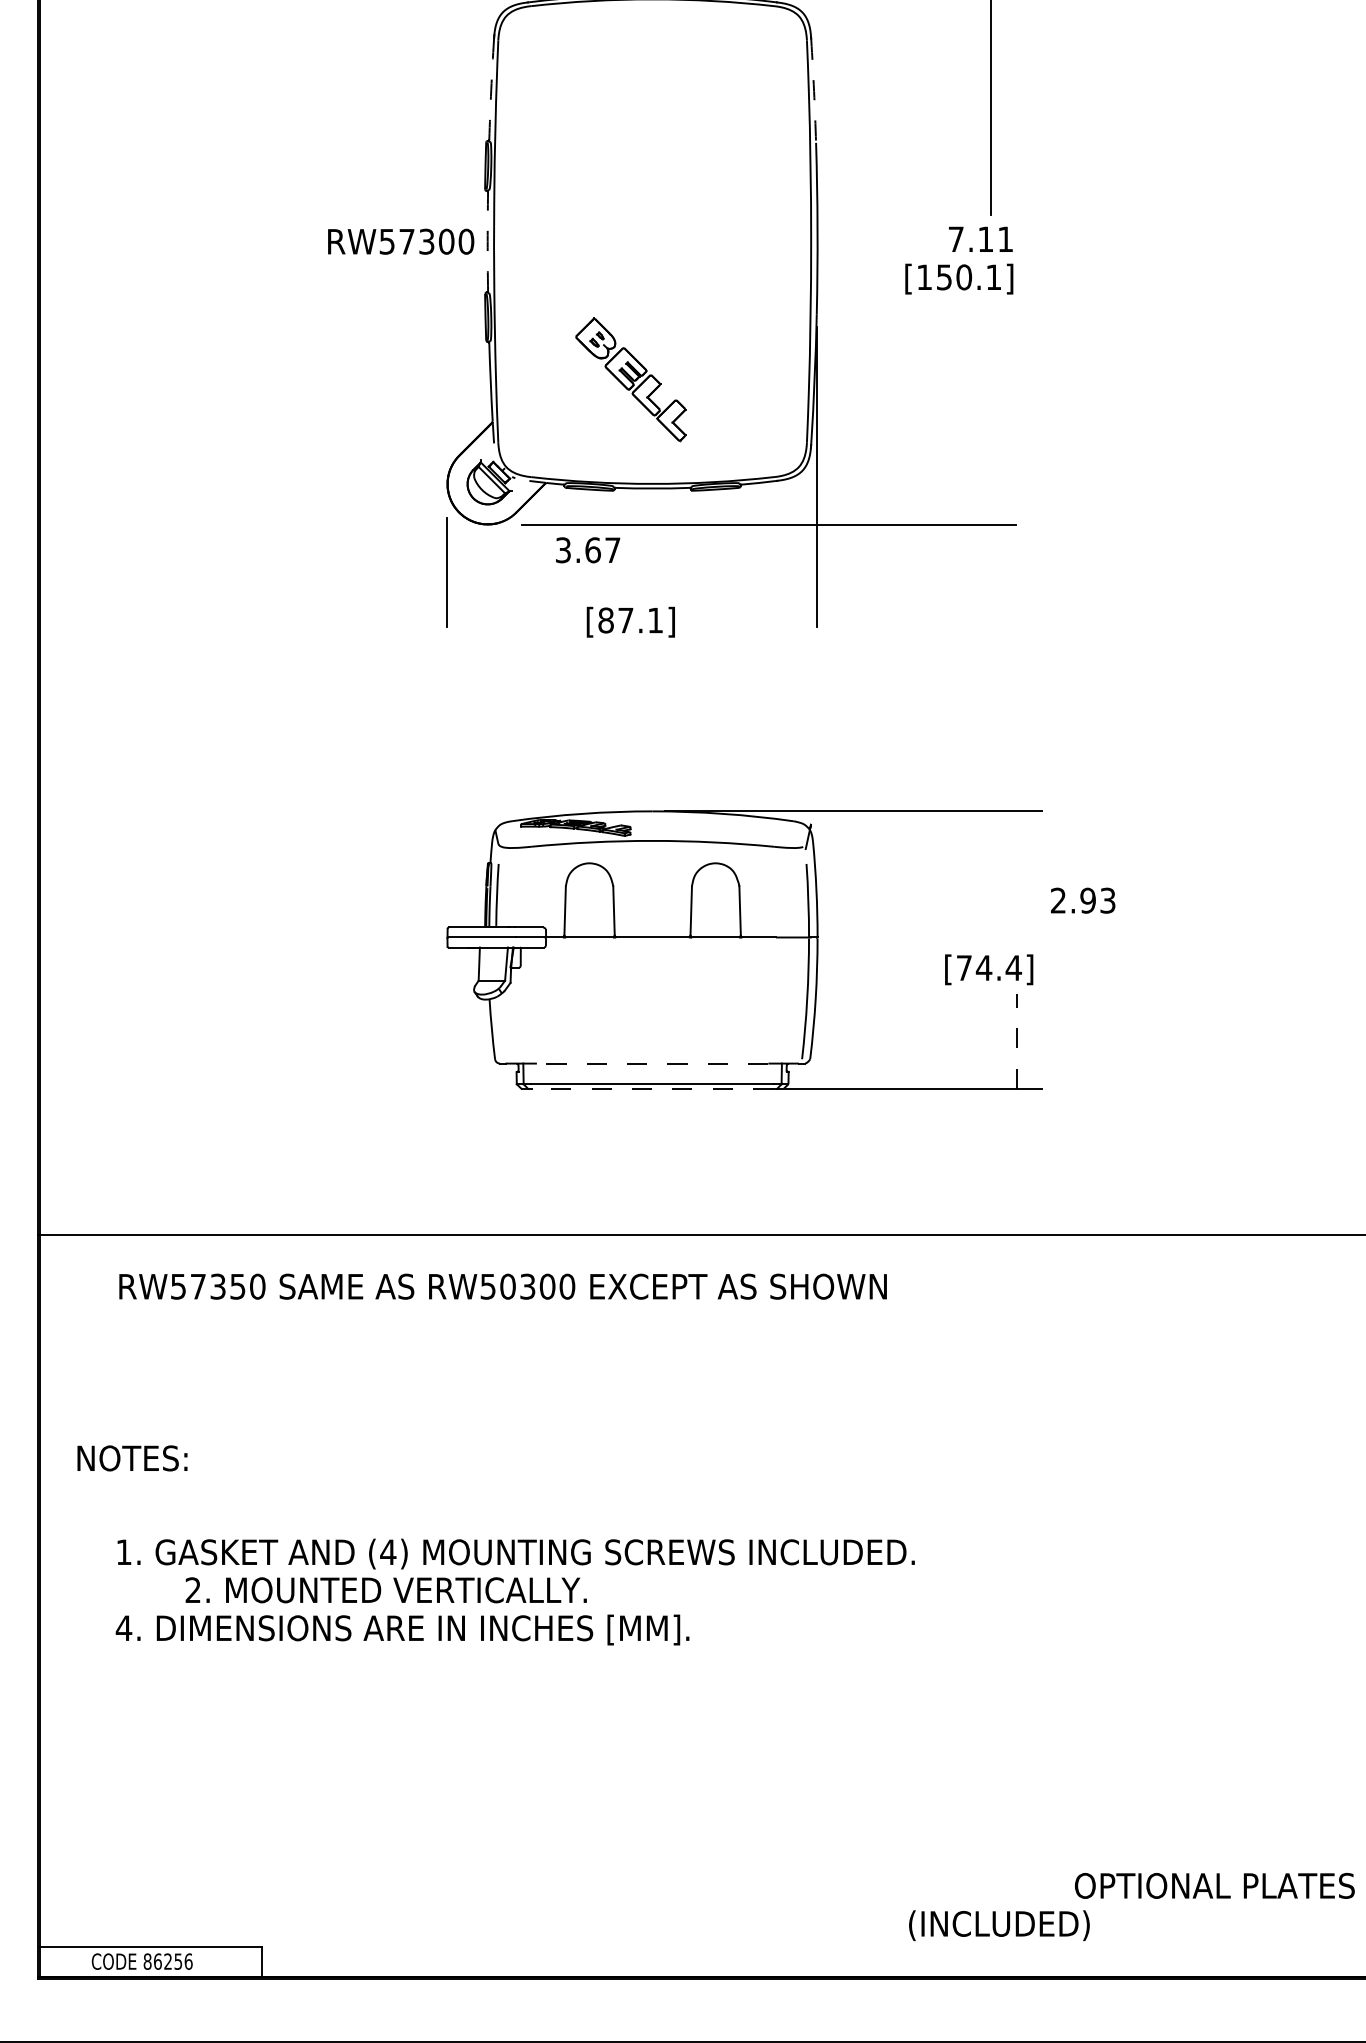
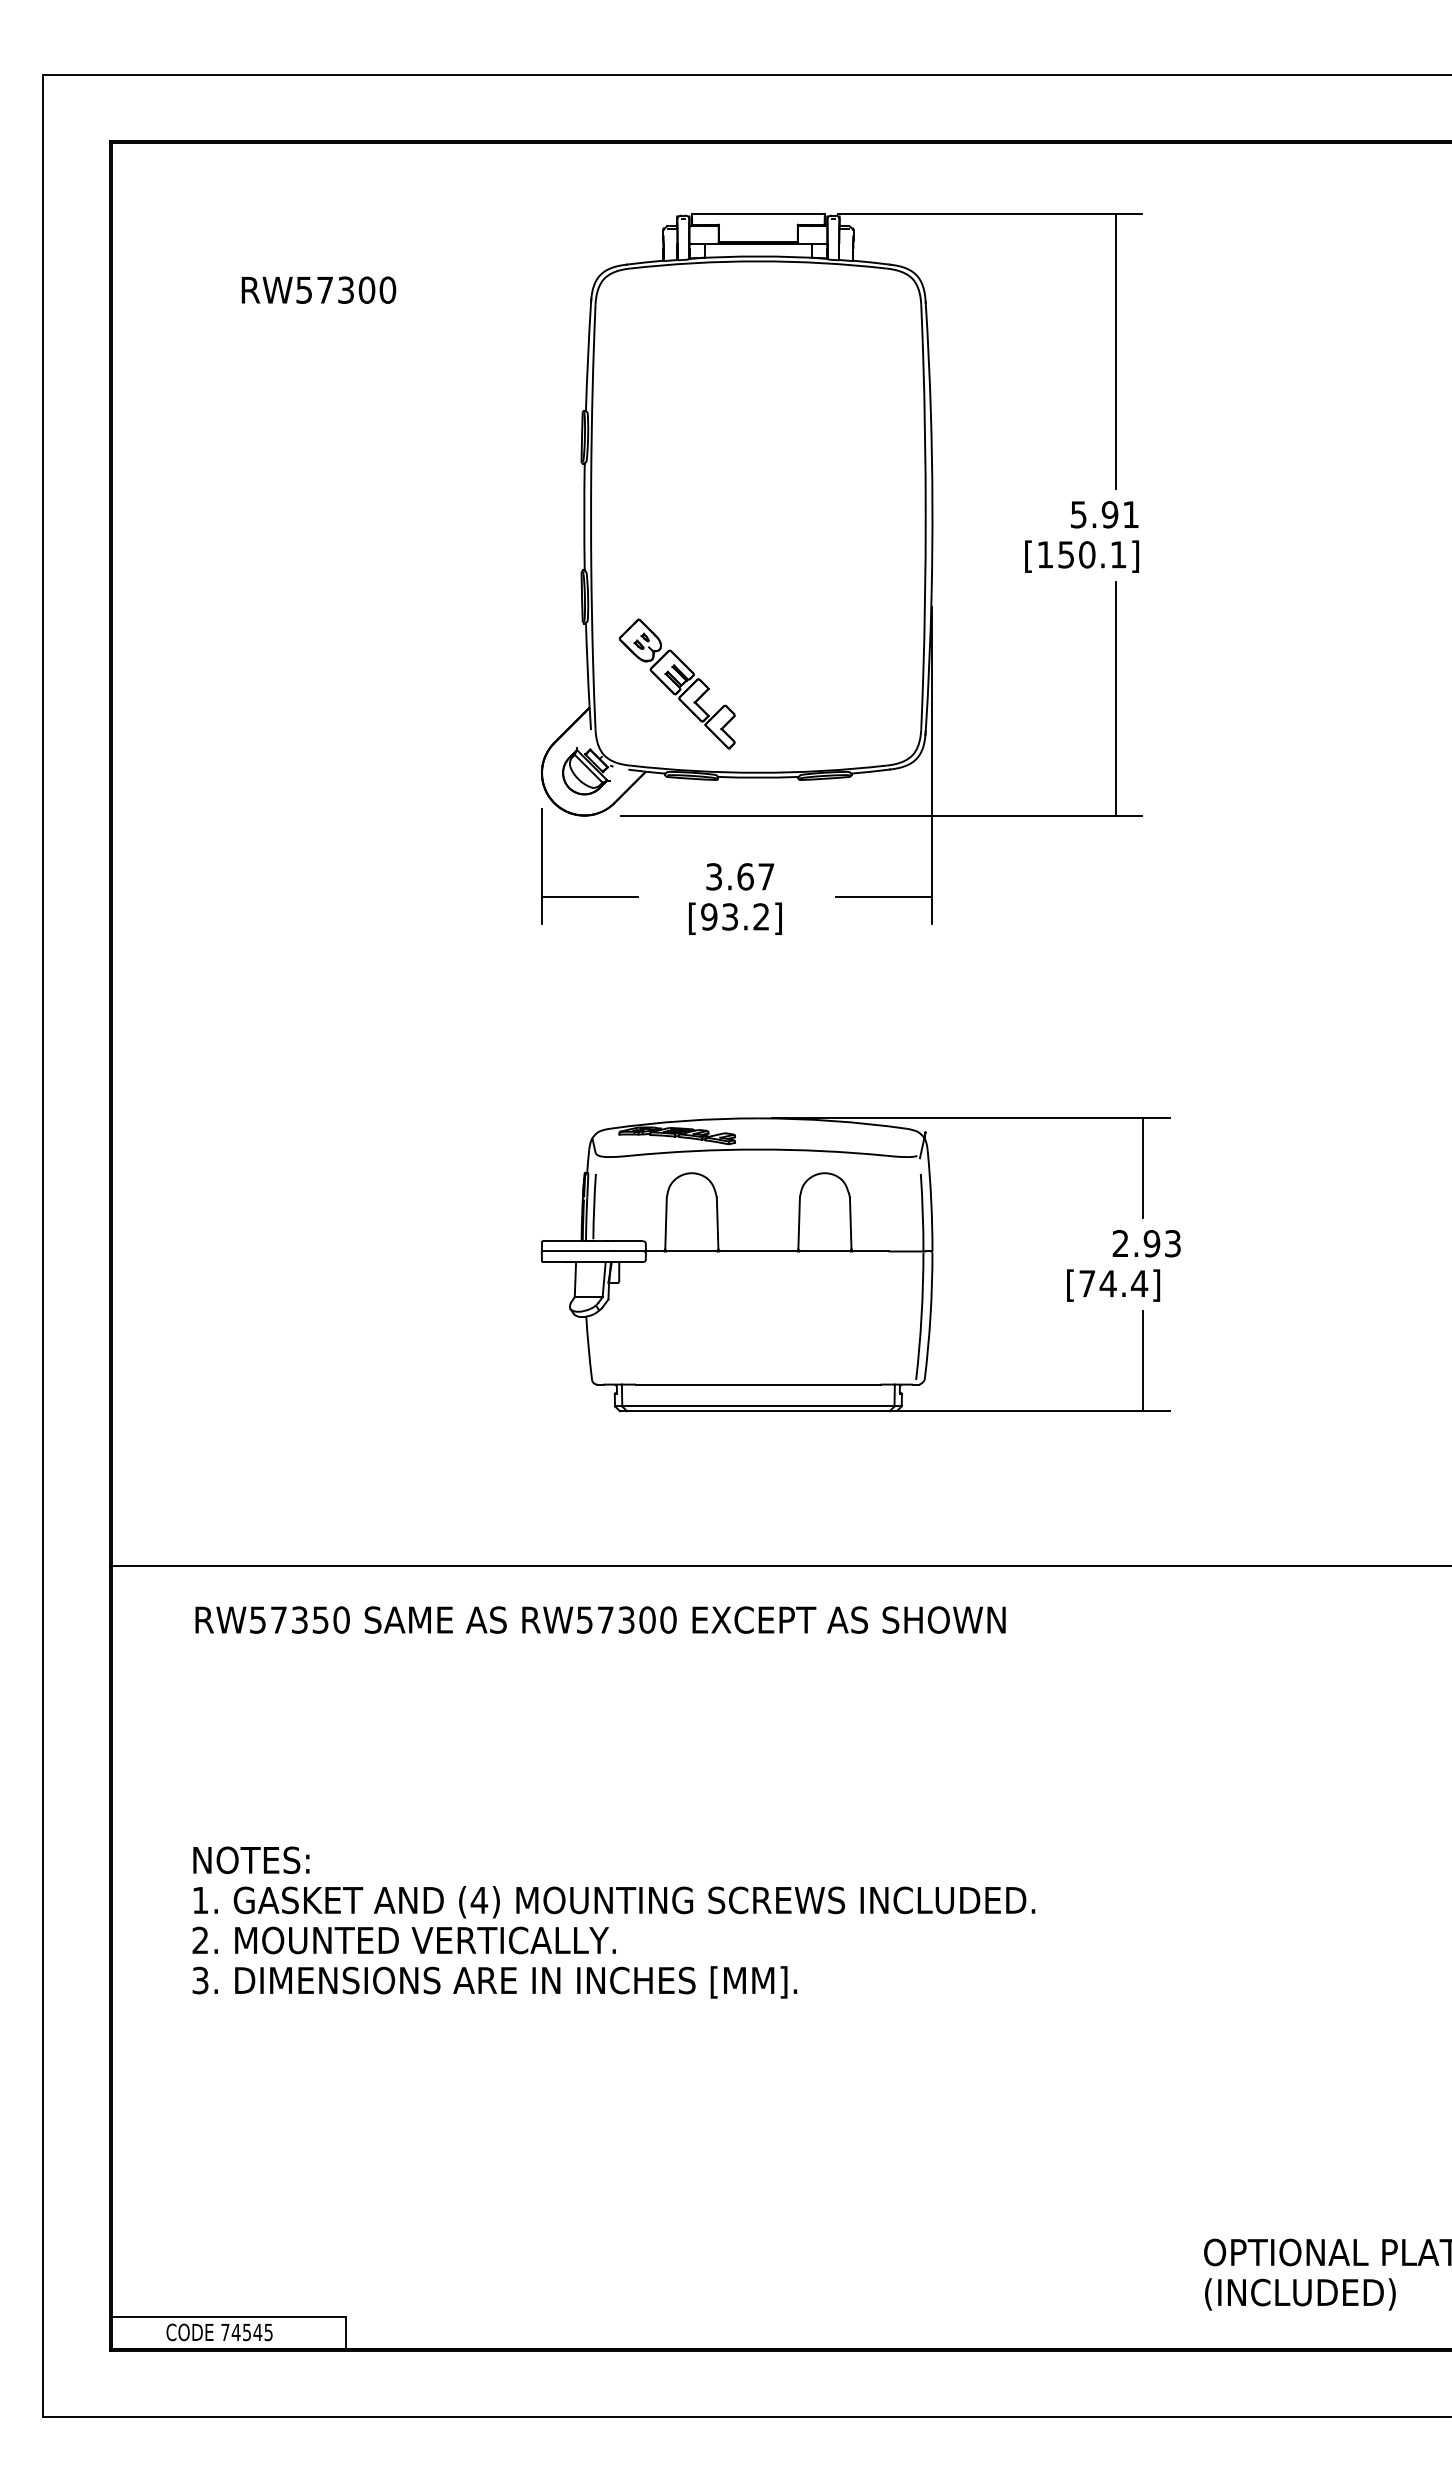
arc: (491, 89) -> (588, 356), dashed -> solid
arc: (813, 91) -> (928, 358), dashed -> solid
text: (971, 239) -> (1094, 514), 7.11 -> 5.91
text: (400, 241) -> (318, 289), moved
arc: (487, 242) -> (584, 517), dashed -> solid
part: (629, 380) -> (676, 684), moved
line: (990, 413) -> (1115, 698), added
text: (588, 549) -> (740, 876), moved
line: (492, 602) -> (589, 897), added
line: (771, 602) -> (883, 897), added
text: (629, 620) -> (734, 916), [87.1] -> [93.2]
line: (1017, 857) -> (1143, 1167), added
text: (1082, 900) -> (1146, 1243), moved
line: (1017, 1040) -> (1143, 1360), dashed -> solid
line: (651, 1063) -> (757, 1384), dashed -> solid
line: (651, 1089) -> (757, 1411), dashed -> solid
text: (507, 1286) -> (605, 1619), RW50300 -> RW57300
text: (132, 1457) -> (251, 1859), moved
text: (385, 1590) -> (403, 1940), moved
text: (124, 1628) -> (200, 1980), 4. -> 3.
text: (999, 1925) -> (1300, 2294), moved
text: (167, 1961) -> (246, 2332), 86256 -> 74545

